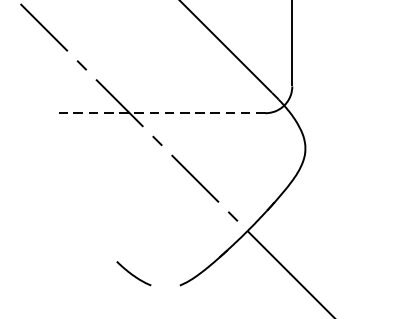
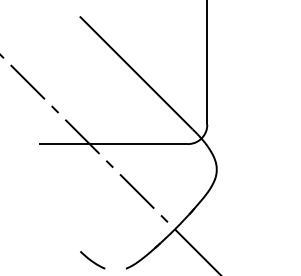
line: (162, 113) -> (113, 144), dashed -> solid

